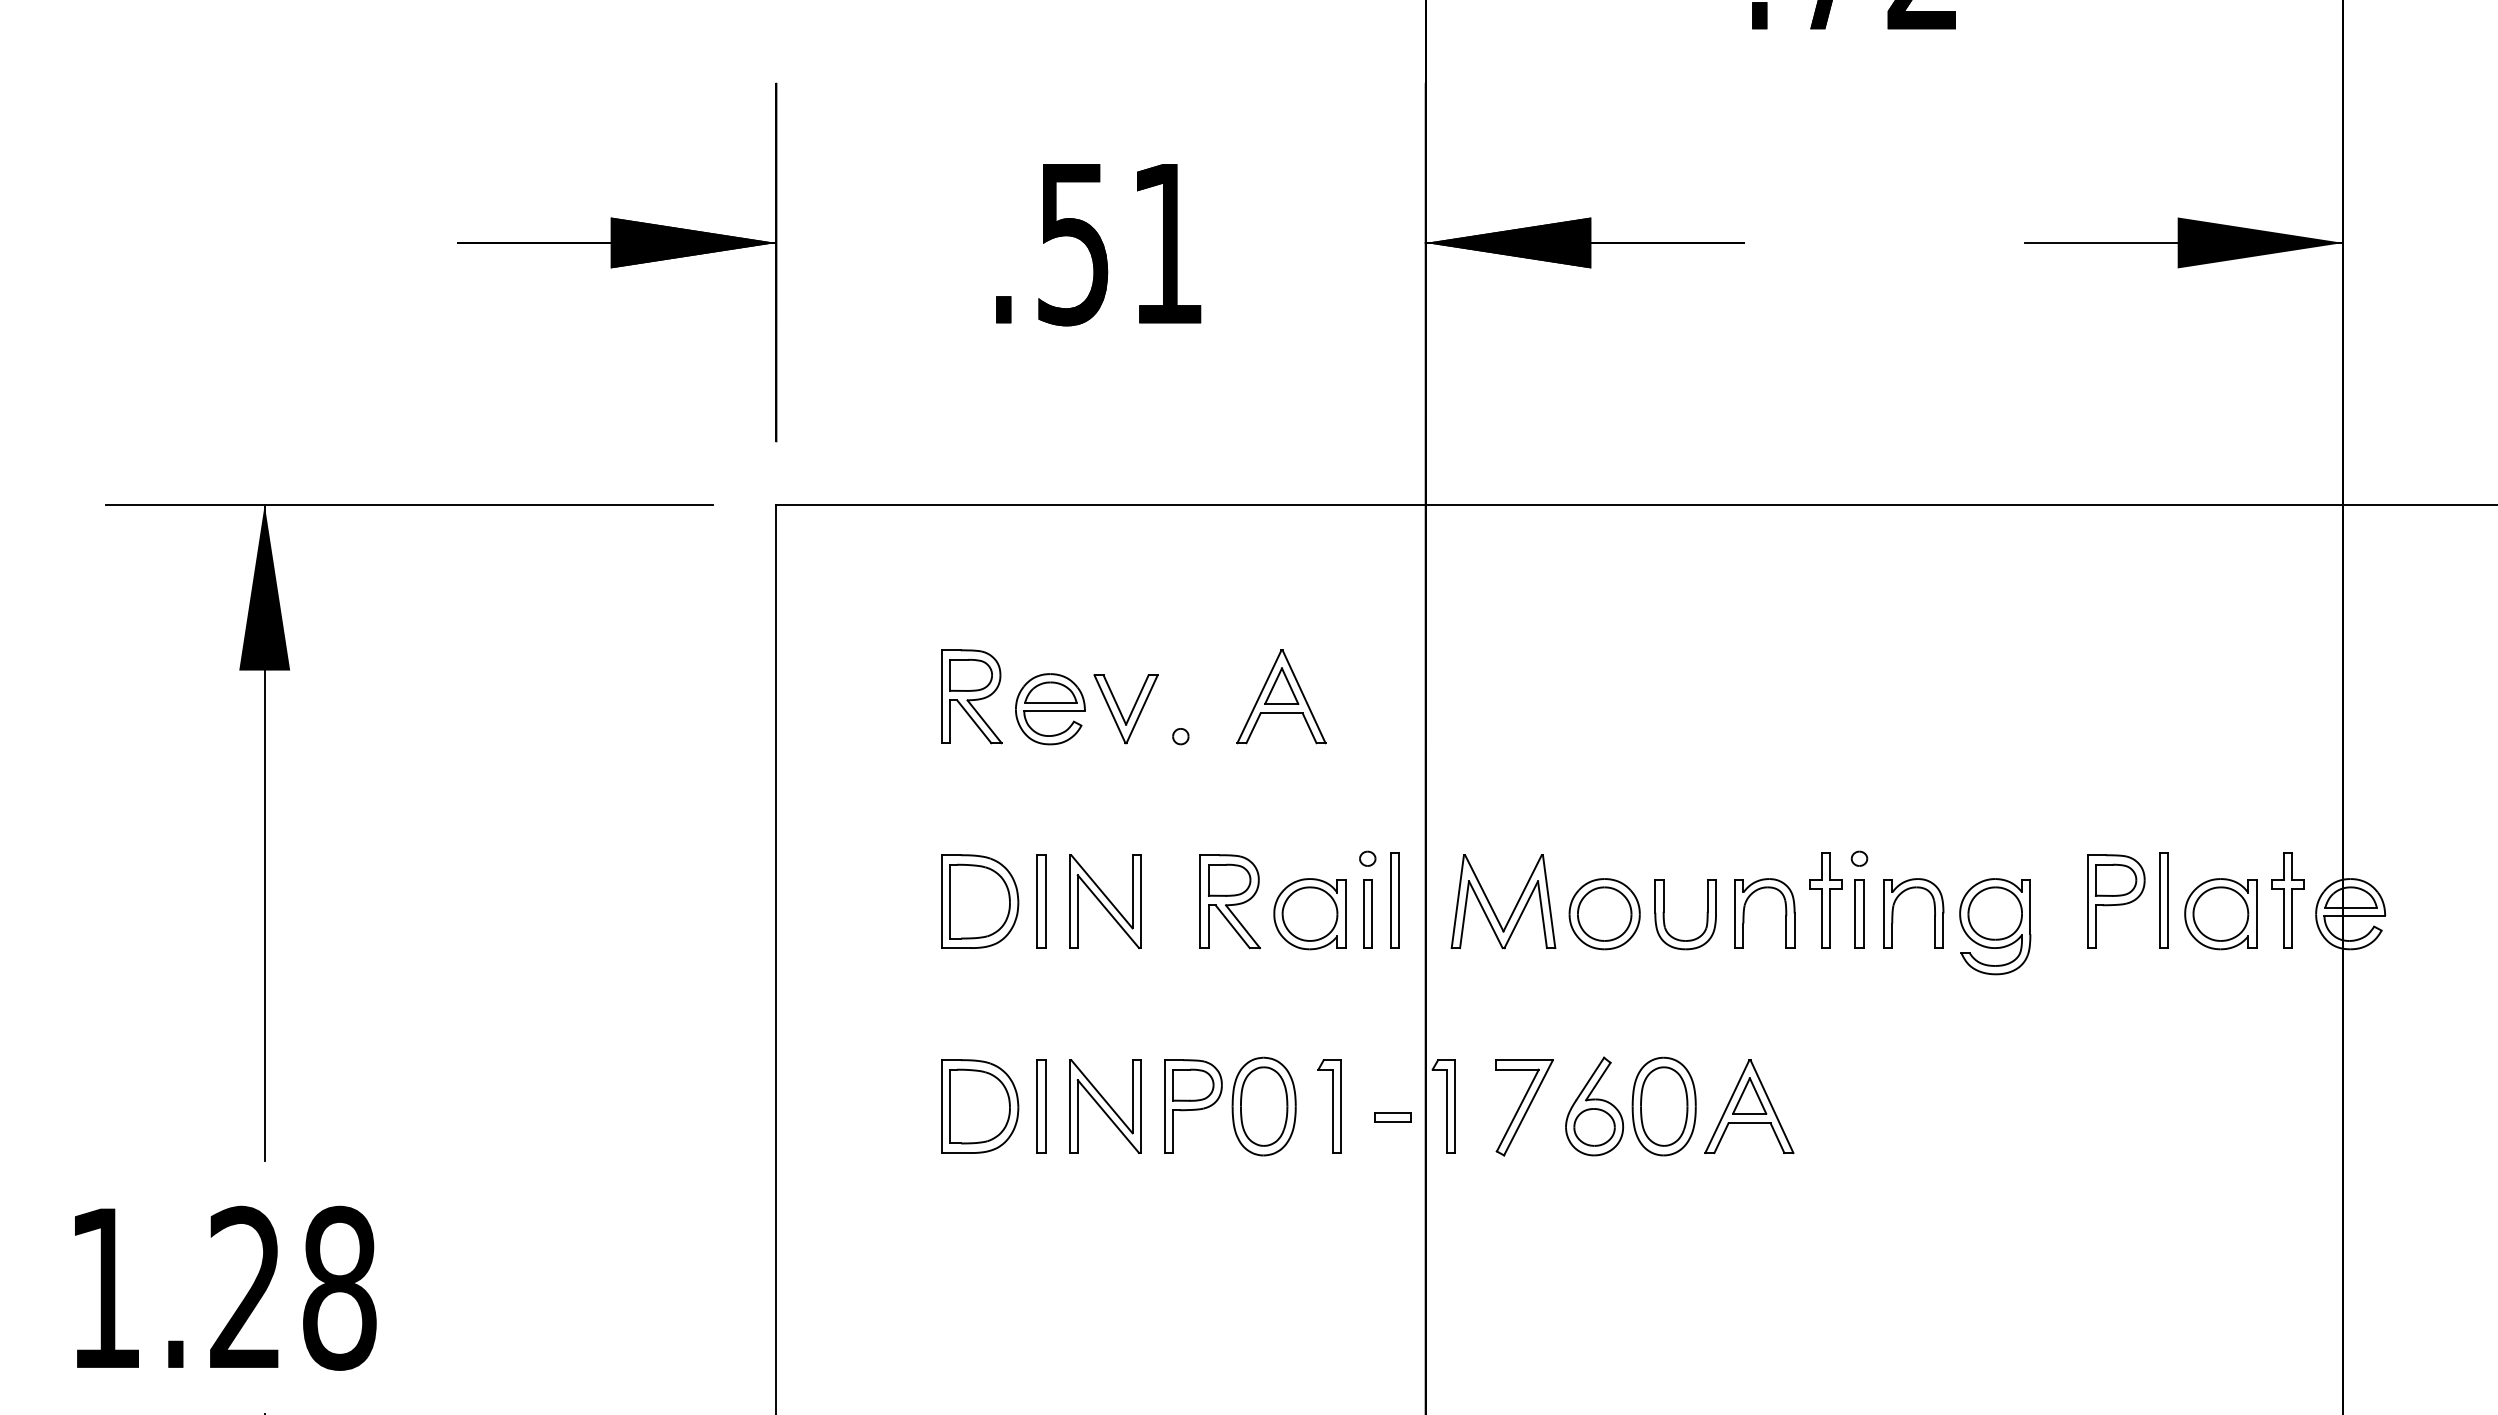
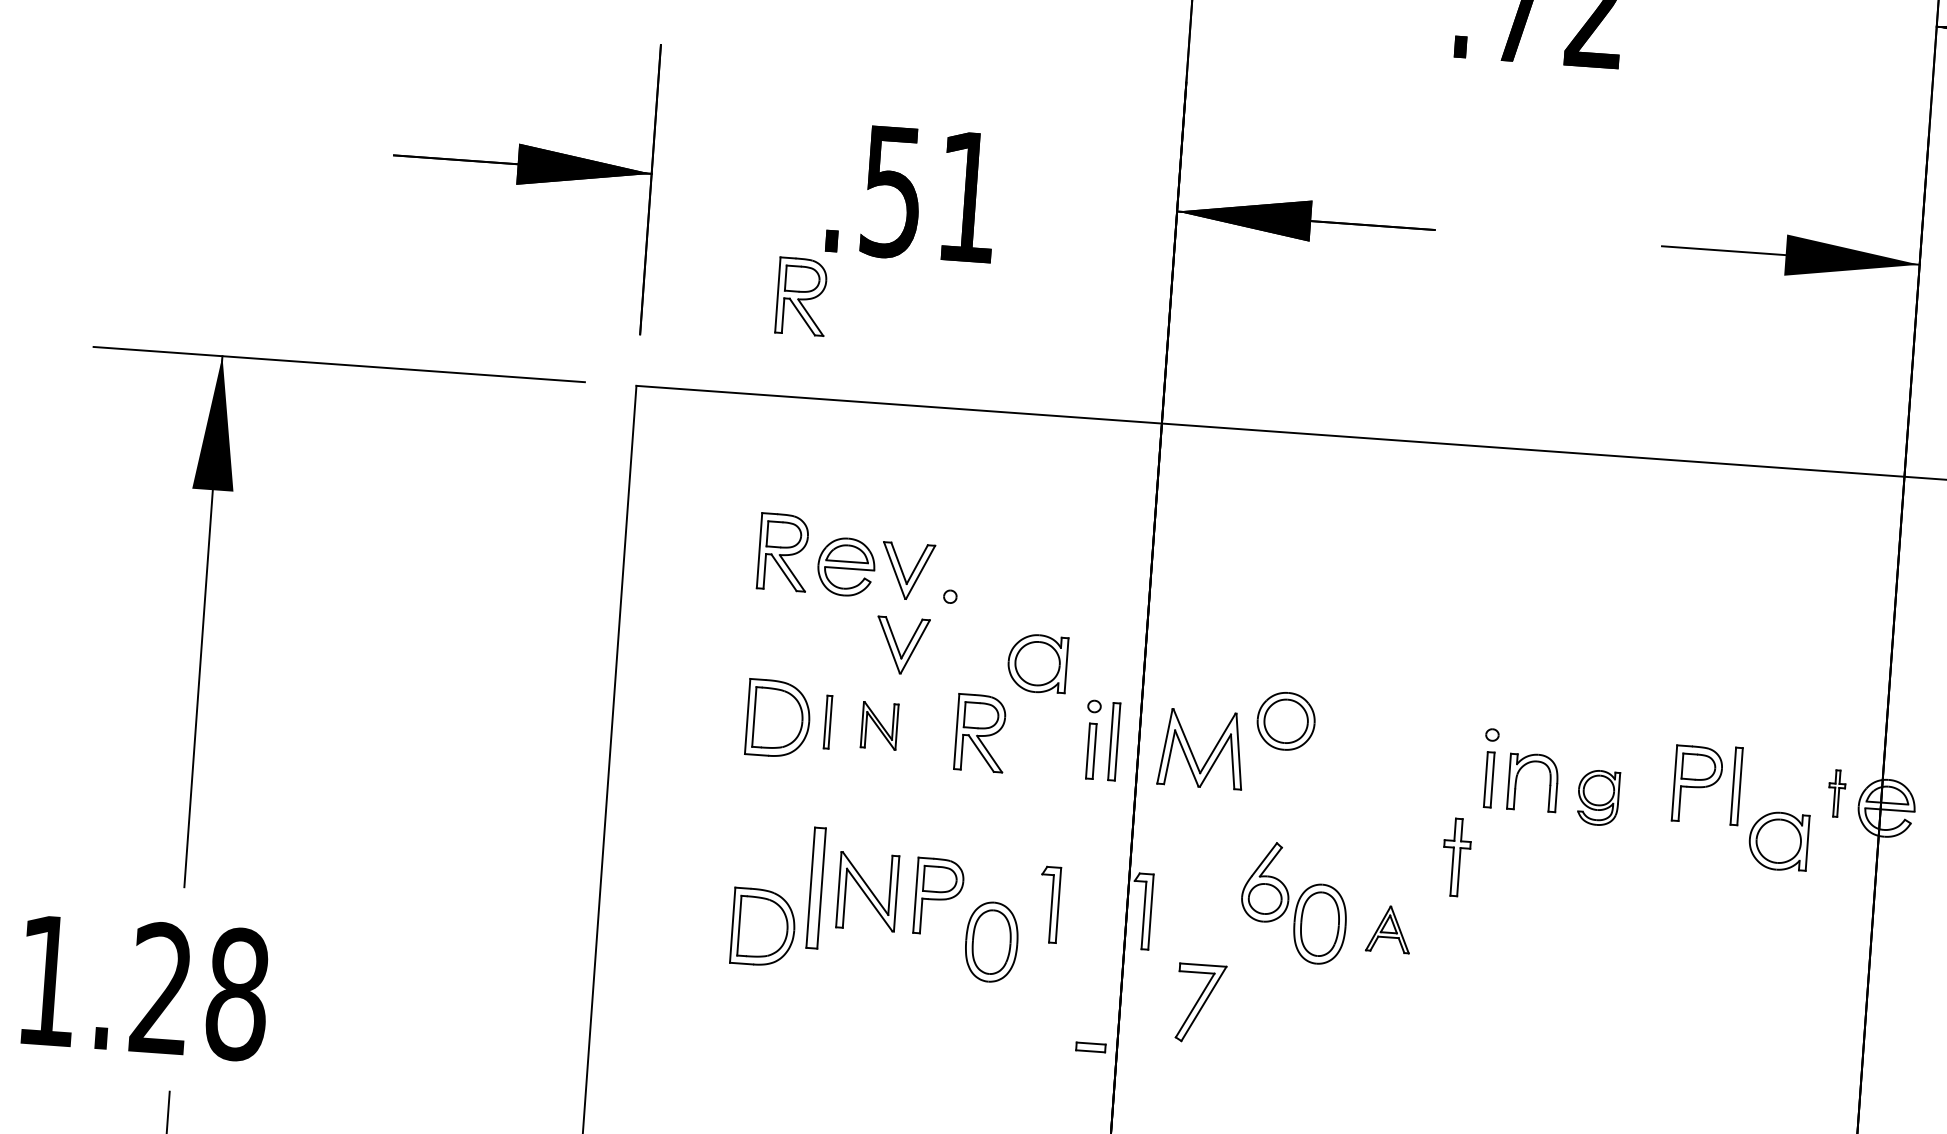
part: (971, 380) -> (801, 296), added
part: (1281, 696) -> (1034, 570), removed
part: (1125, 801) -> (901, 646), added
part: (1825, 900) -> (1456, 857), moved
part: (2287, 900) -> (1836, 793), size x0.6
part: (1041, 901) -> (828, 722), size x0.7
part: (1105, 901) -> (879, 725), size x0.6
part: (1745, 907) -> (1397, 767), removed
part: (1309, 914) -> (1037, 663), moved
part: (1604, 914) -> (1285, 721), moved
part: (1664, 914) -> (1331, 768), removed
part: (2220, 914) -> (1778, 841), moved
part: (1995, 926) -> (1598, 797), size x0.7
part: (980, 1106) -> (763, 927), moved
part: (1041, 1106) -> (816, 888), size x1.6
part: (1263, 1106) -> (991, 942), moved
part: (1594, 1106) -> (1266, 882), moved
part: (1749, 1106) -> (1389, 929), size x0.6
part: (1524, 1107) -> (1200, 1003), moved
part: (1392, 1117) -> (1090, 1047), moved

